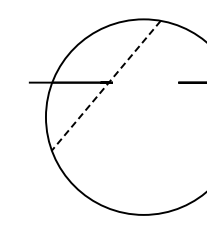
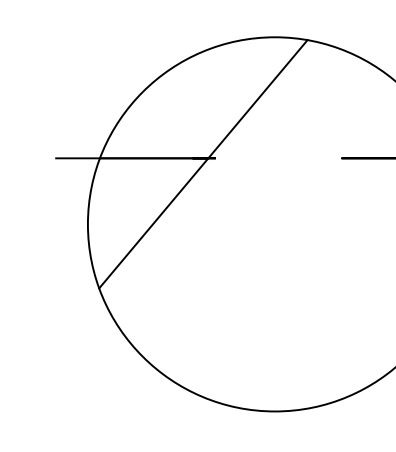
line: (106, 85) -> (203, 163), dashed -> solid

